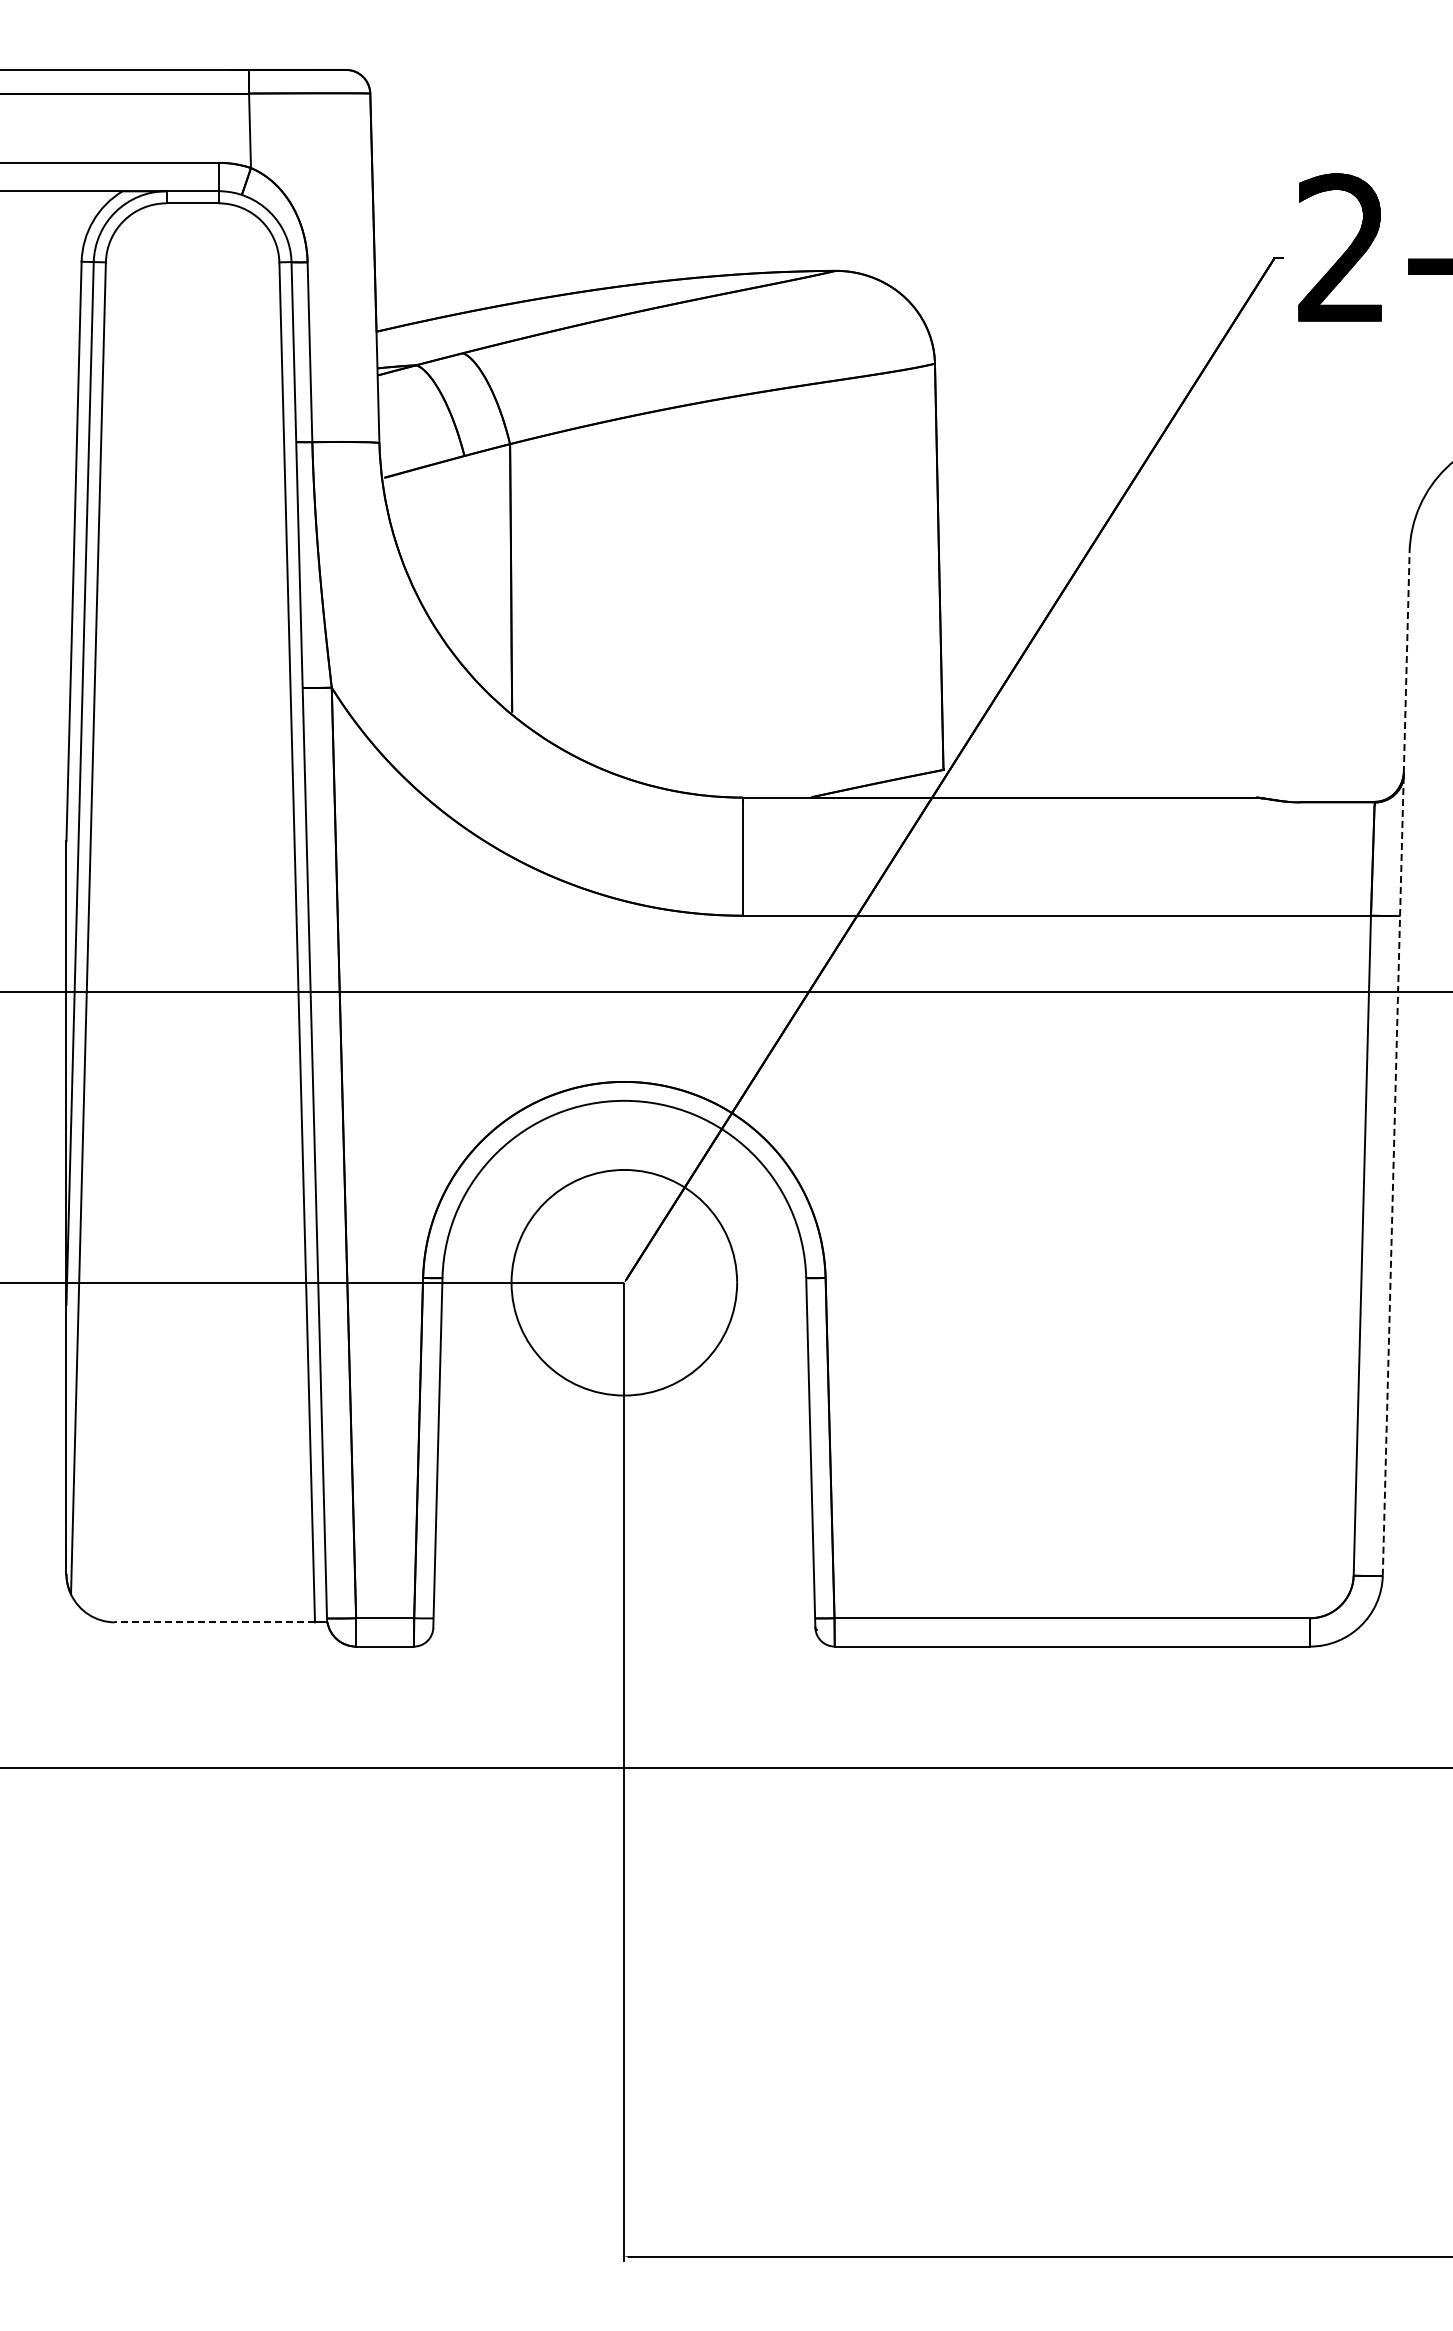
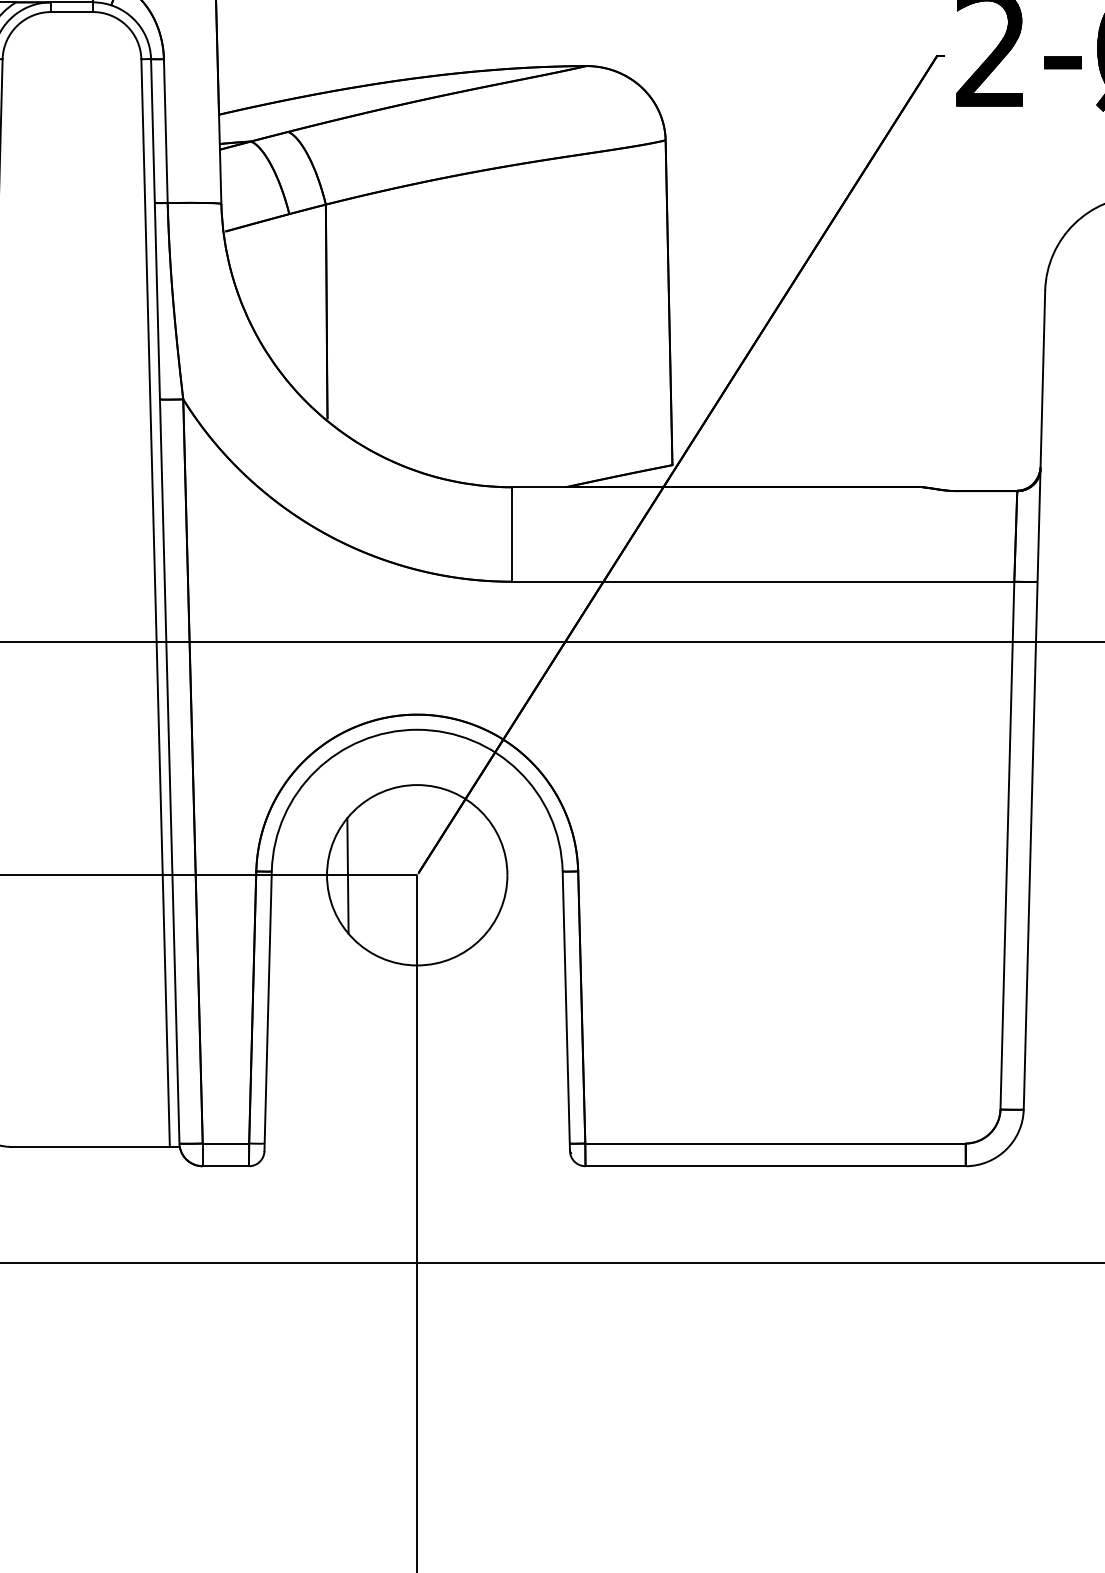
line: (1396, 1063) -> (1034, 699), dashed -> solid
line: (537, 1283) -> (347, 875), added
line: (214, 1622) -> (89, 1146), dashed -> solid

